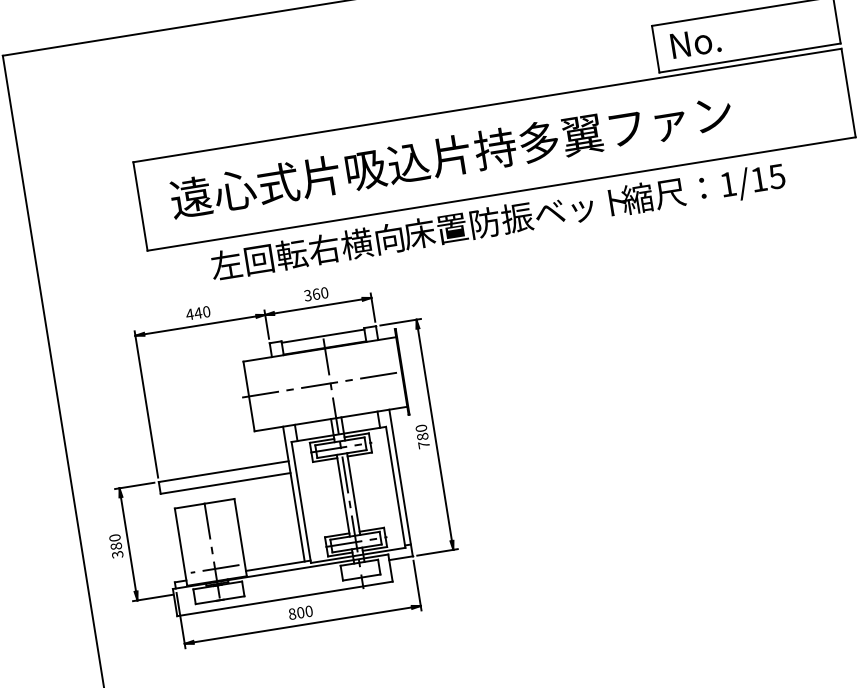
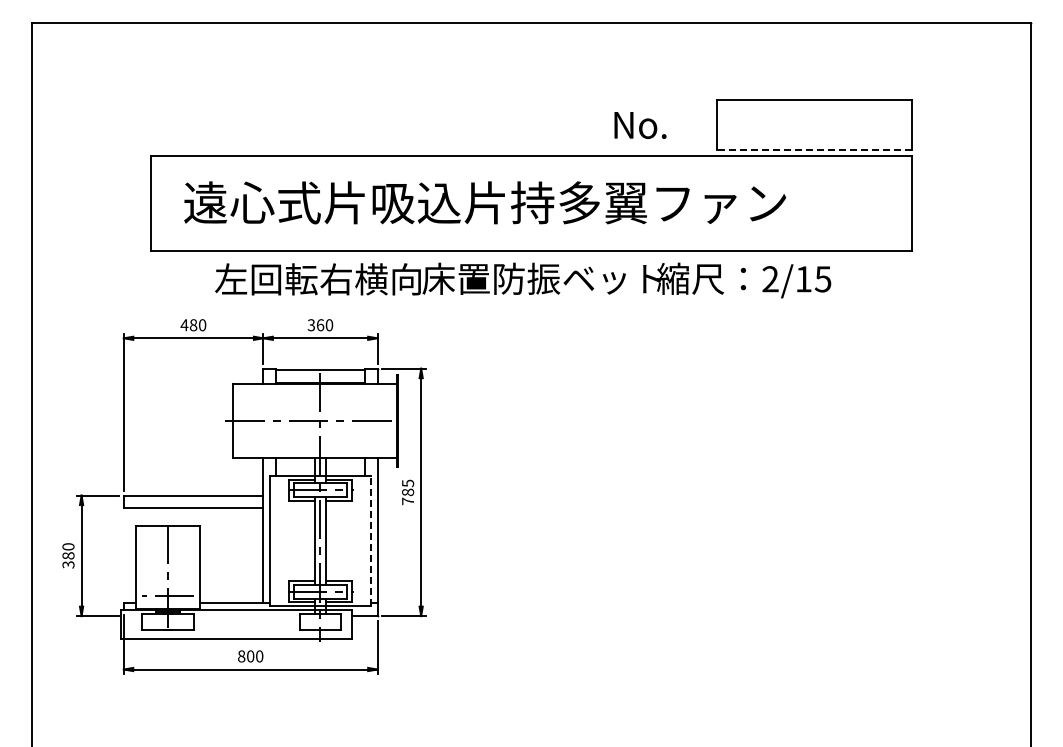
text: (695, 42) -> (640, 125), moved
line: (749, 58) -> (814, 150), solid -> dashed
text: (728, 184) -> (770, 279), 1/15 -> 2/15
text: (198, 313) -> (193, 325), 440 -> 480
text: (421, 428) -> (408, 483), 780 -> 785
line: (395, 486) -> (371, 540), solid -> dashed

